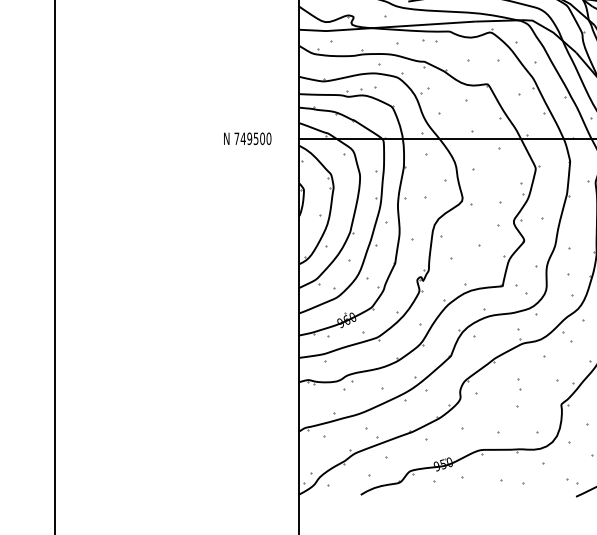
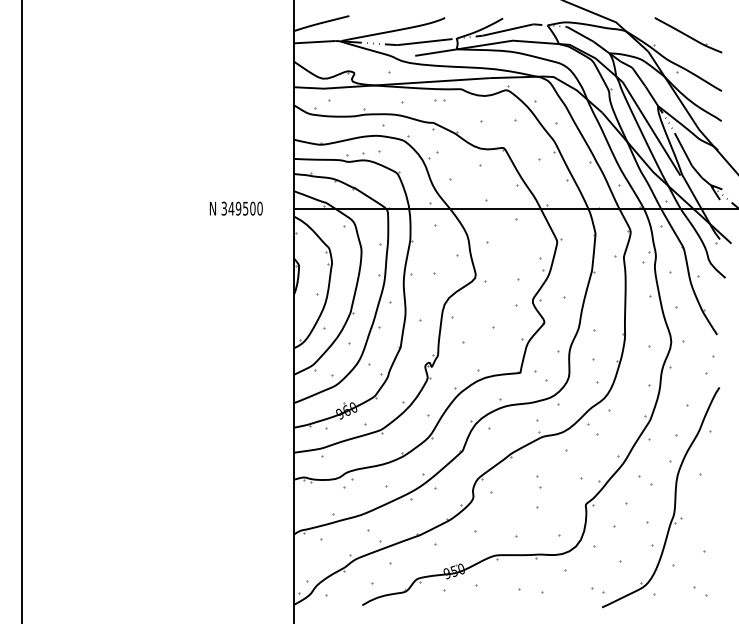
part: (430, 41) -> (439, 100), size x0.62
text: (236, 138) -> (223, 208), 749500 -> 349500

